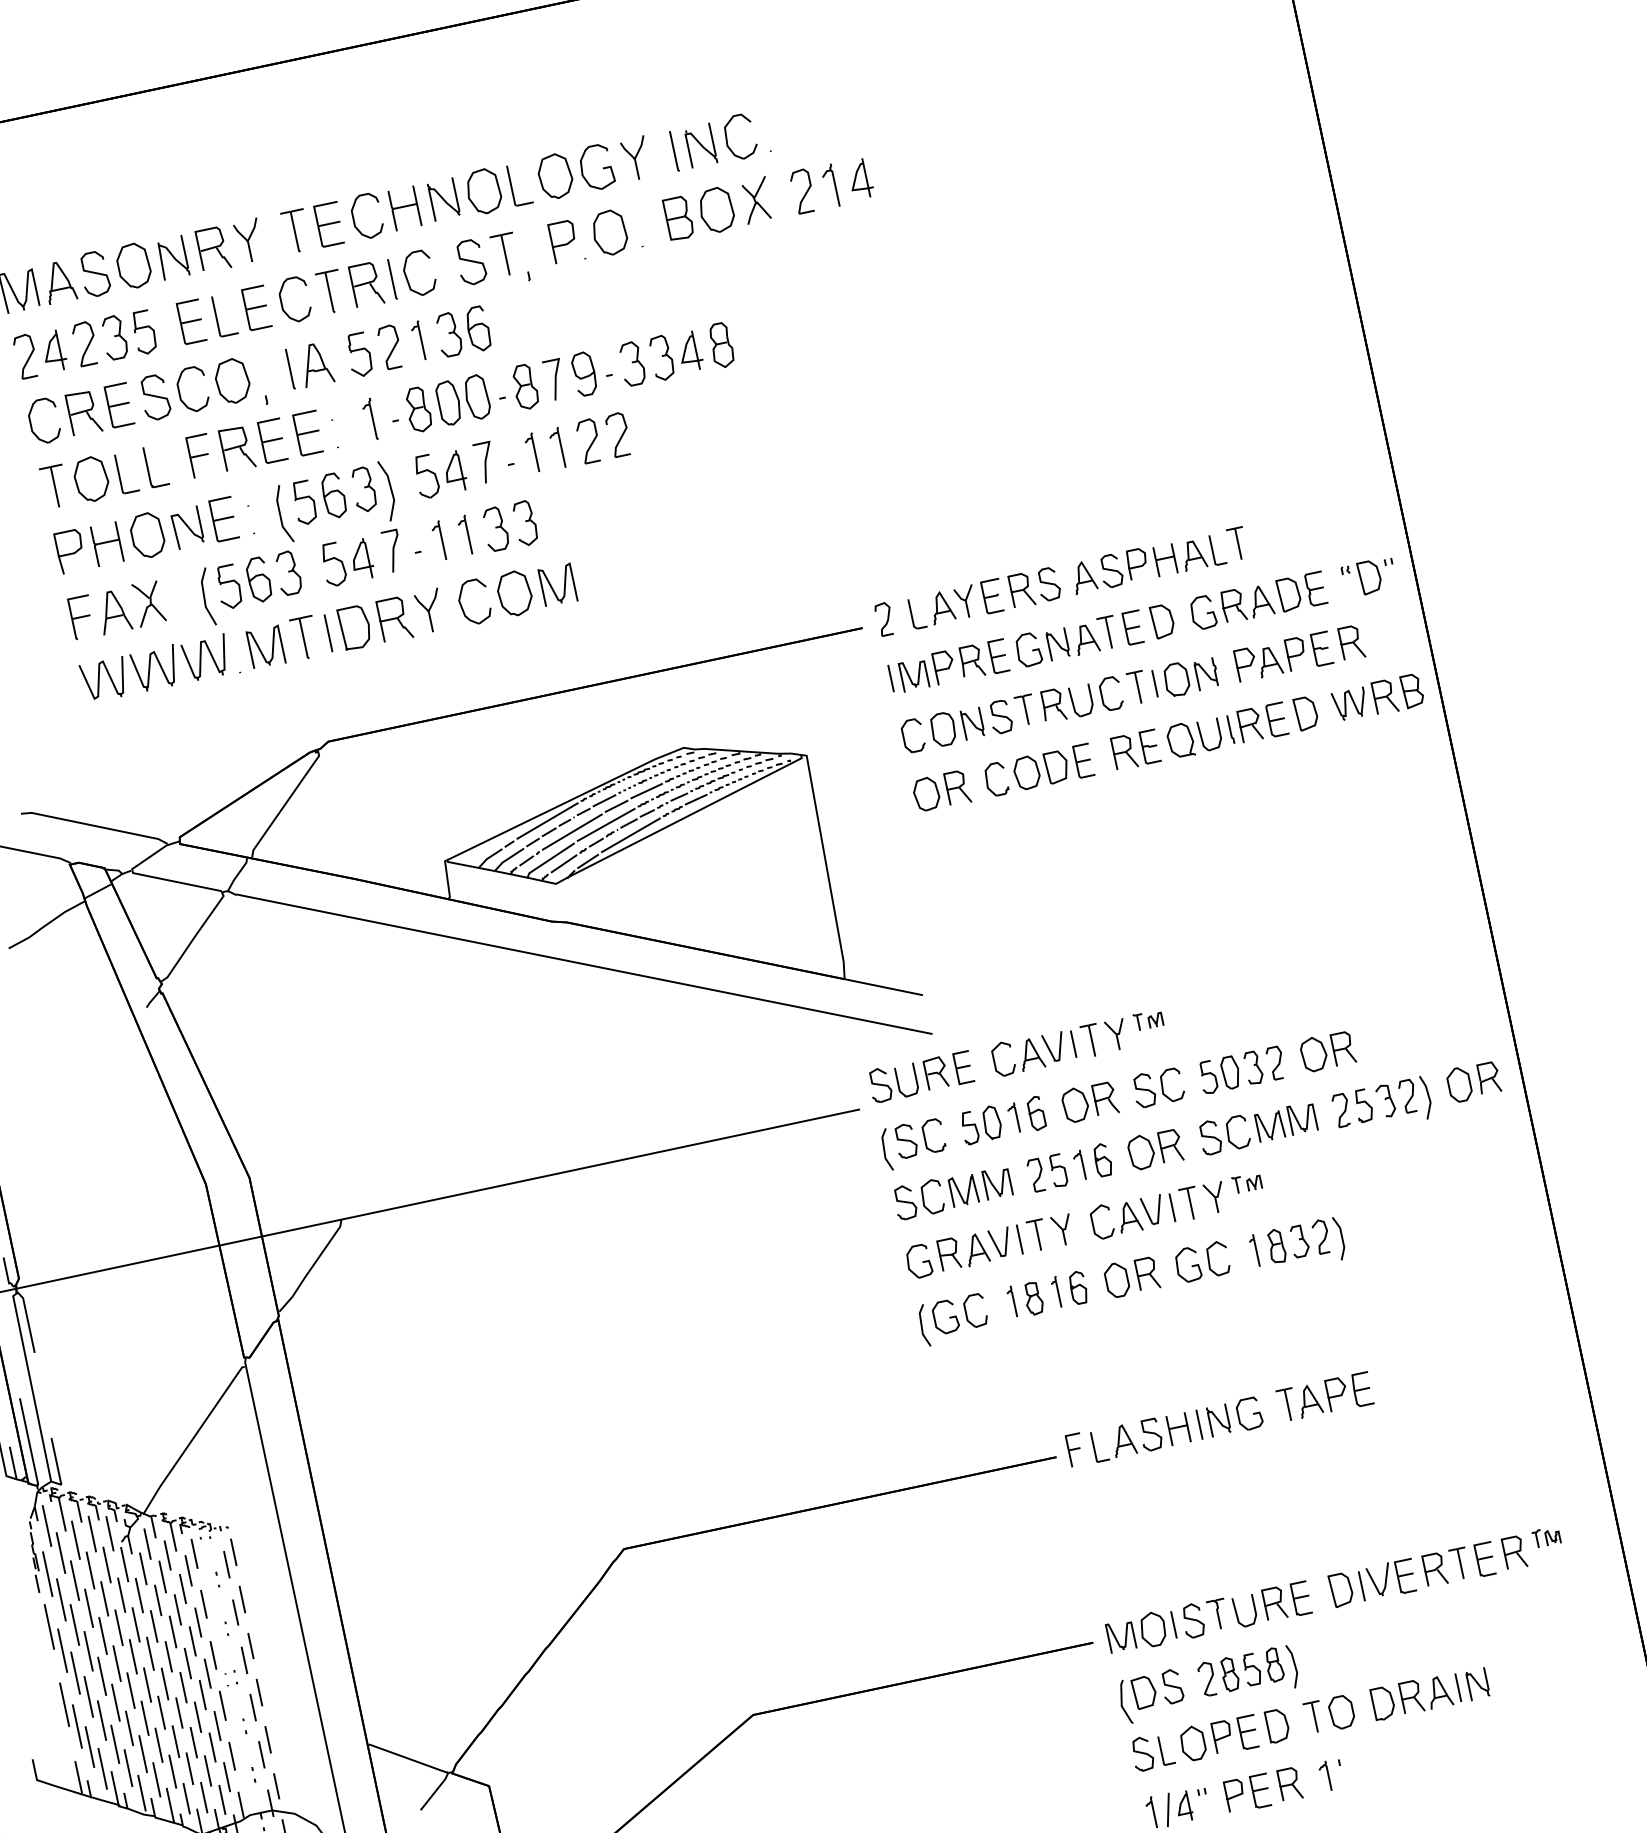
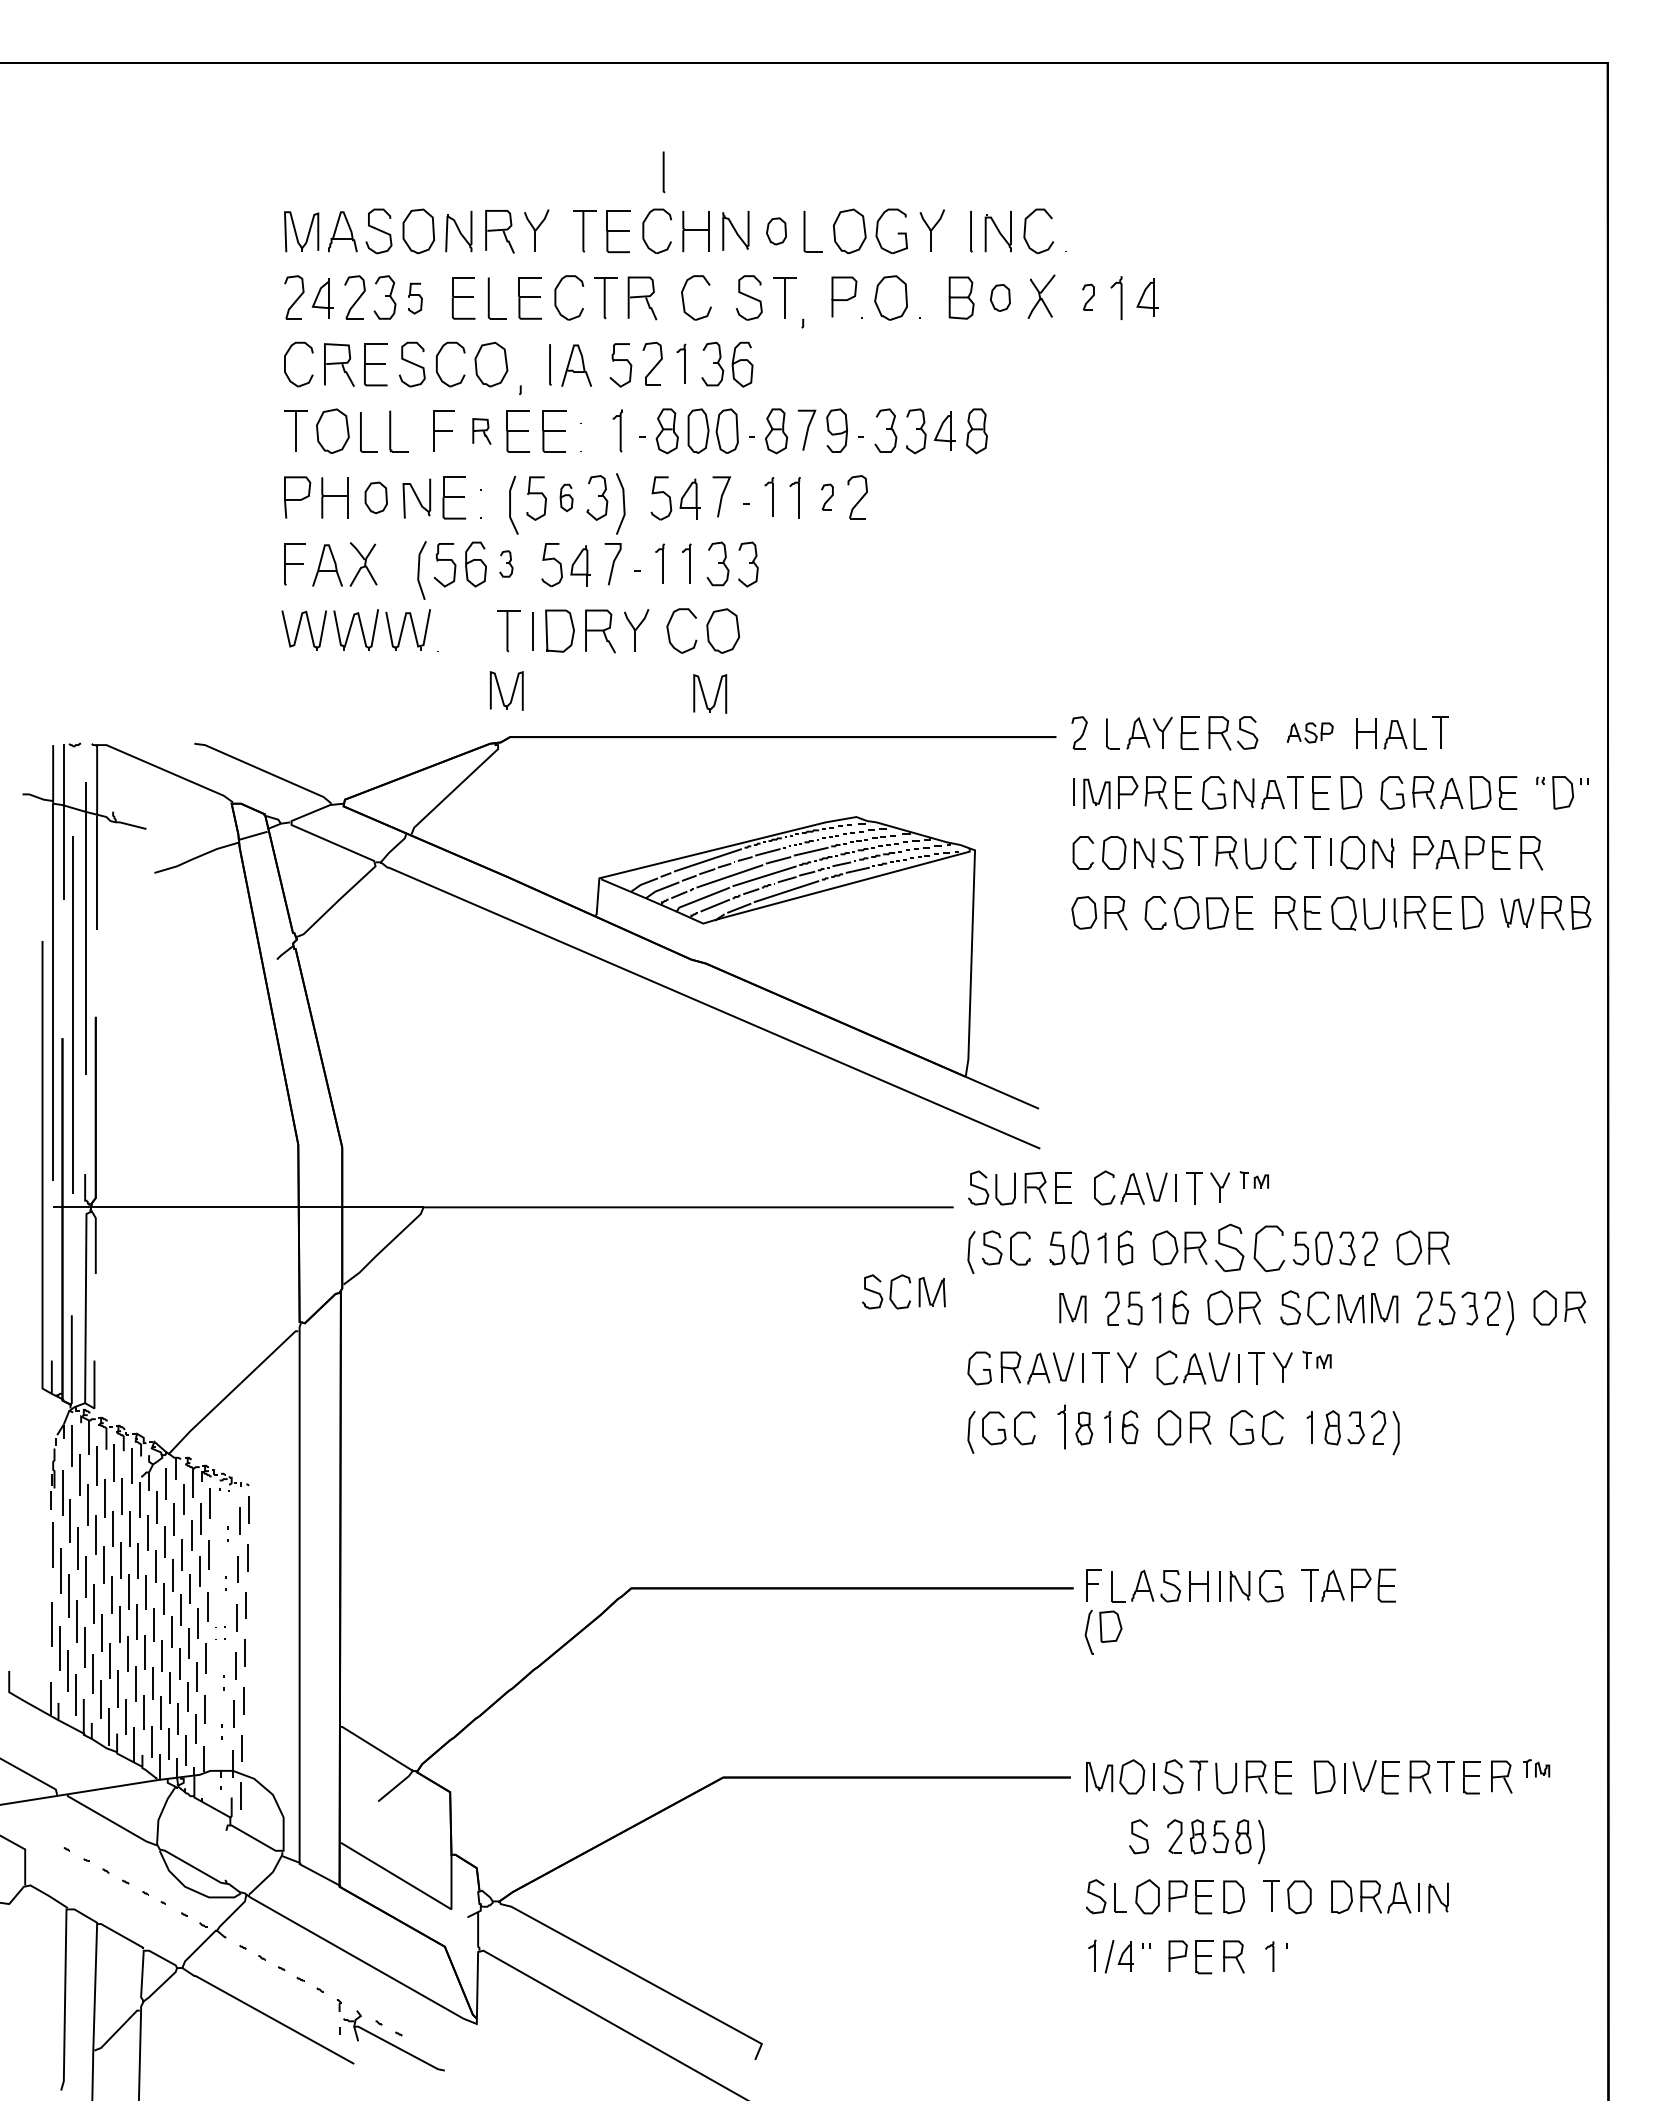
part: (483, 191) -> (776, 231), size x0.6
part: (802, 191) -> (1088, 297), size x0.6
part: (716, 209) -> (1000, 297), size x0.6
line: (392, 279) -> (663, 172), moved
part: (144, 332) -> (415, 298), size x0.7
part: (589, 441) -> (827, 497), size x0.6
part: (236, 448) -> (481, 431), size x0.6
part: (333, 495) -> (566, 497), size x0.6
part: (147, 535) -> (376, 497), size x0.7
part: (1109, 570) -> (1309, 732), size x0.6
part: (288, 572) -> (506, 563), size x0.6
part: (558, 584) -> (710, 693), moved
part: (265, 647) -> (506, 690), moved
part: (1158, 1086) -> (1250, 1247), size x1.4
part: (939, 1186) -> (909, 1283), moved
part: (1012, 1302) -> (1062, 1427), size x1.4
part: (1138, 1698) -> (1103, 1631), moved

